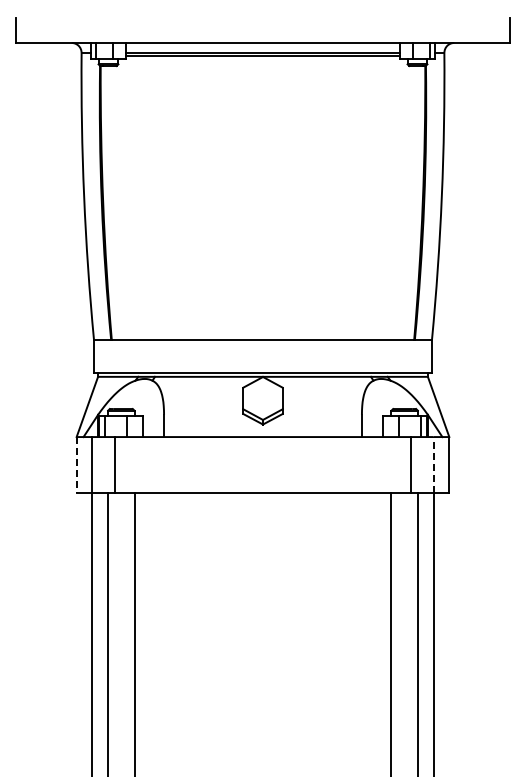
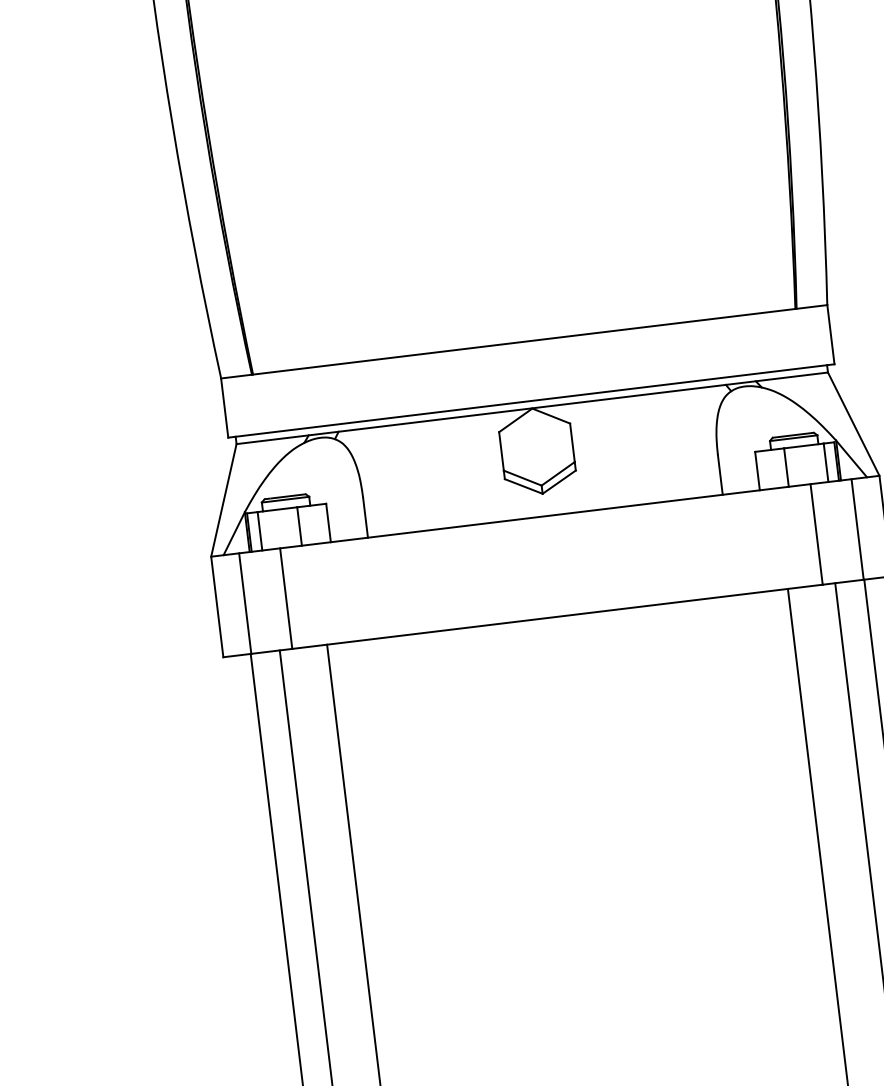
line: (433, 464) -> (857, 528), dashed -> solid
line: (76, 465) -> (217, 607), dashed -> solid

